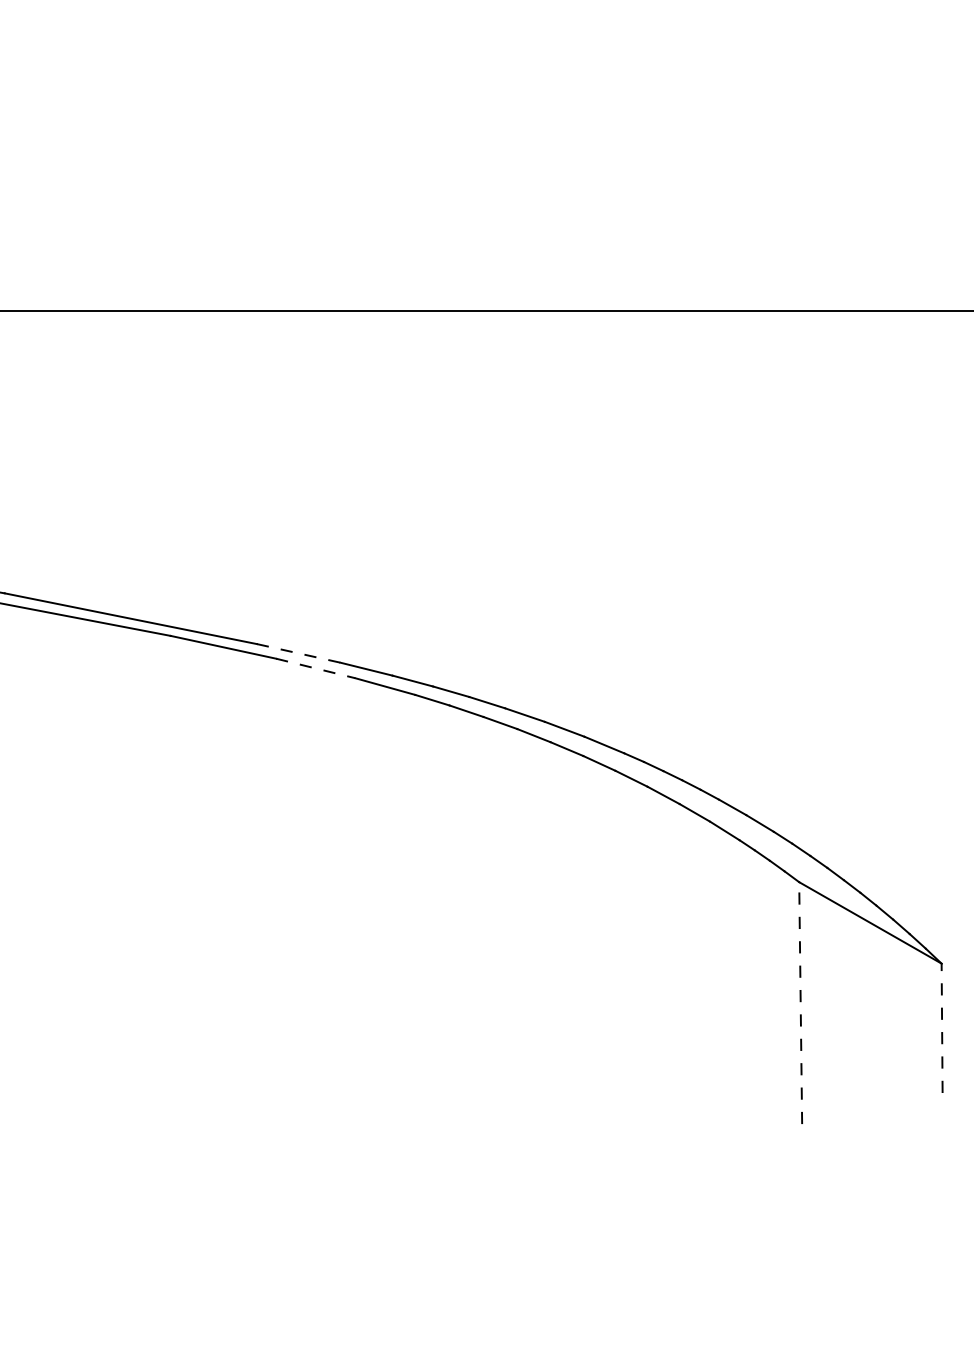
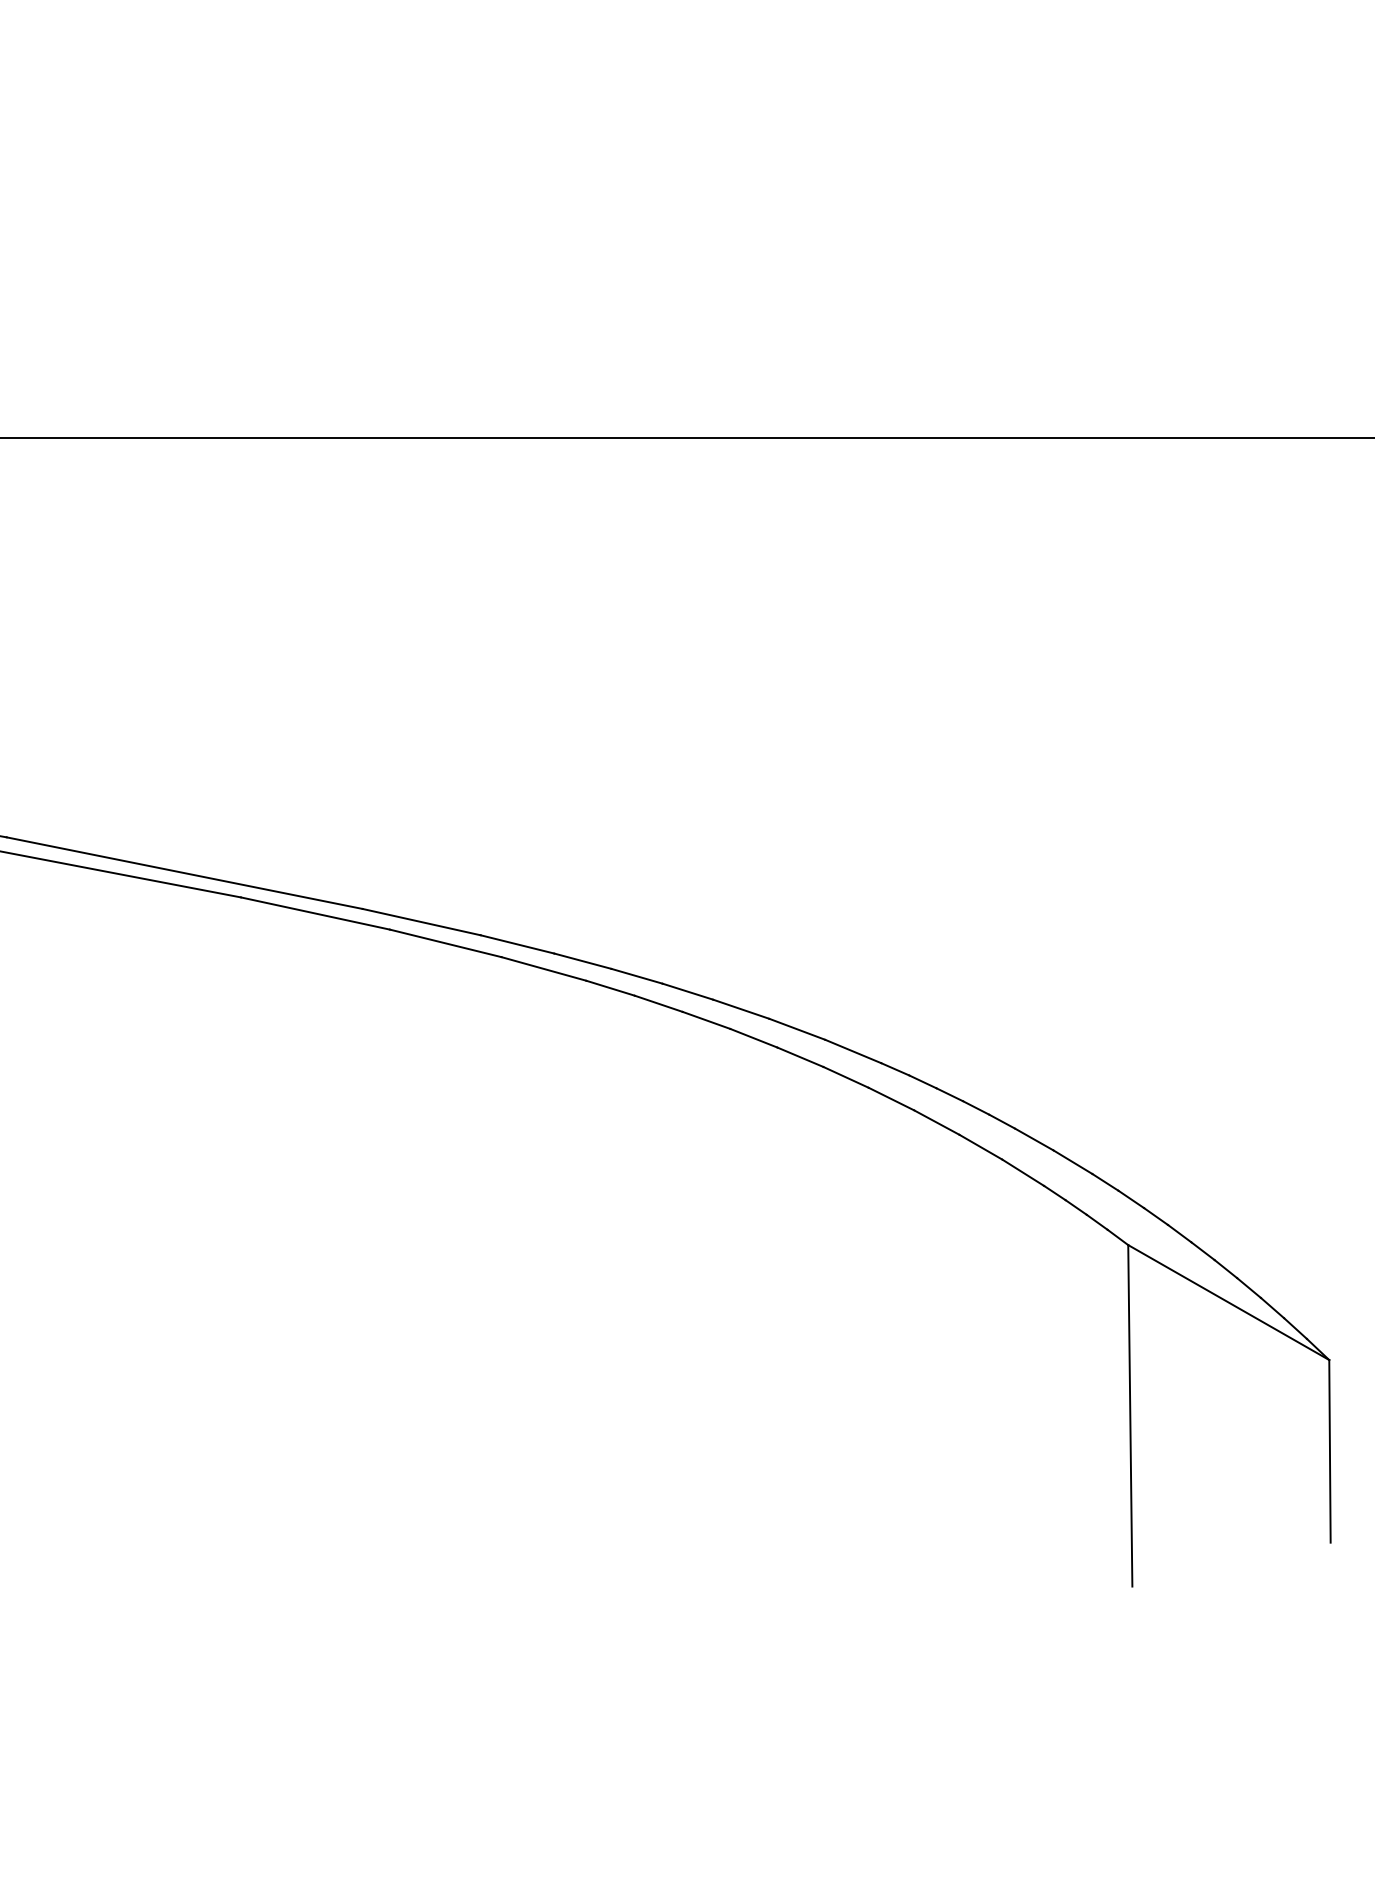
line: (299, 653) -> (422, 922), dashed -> solid
line: (315, 668) -> (445, 943), dashed -> solid
line: (800, 1002) -> (1130, 1415), dashed -> solid
line: (941, 1027) -> (1329, 1450), dashed -> solid

